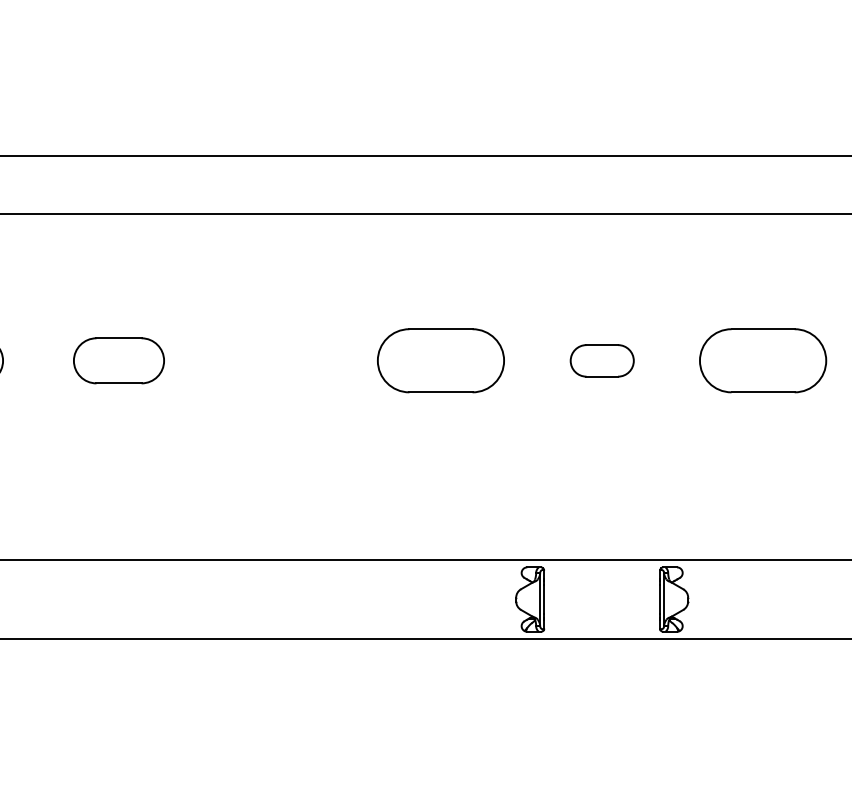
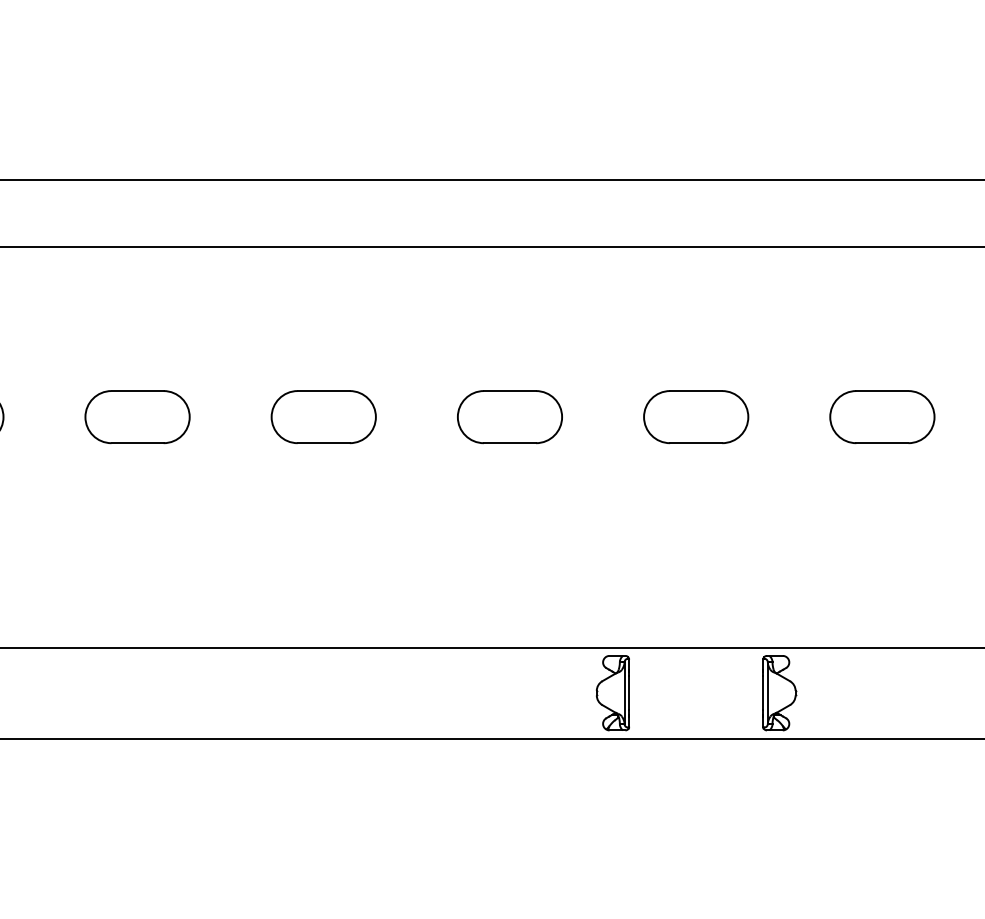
part: (280, 360) -> (324, 416), added
part: (441, 360) -> (510, 416), size x0.71
part: (602, 360) -> (696, 416), size x1.43
part: (763, 360) -> (882, 416), size x0.71

